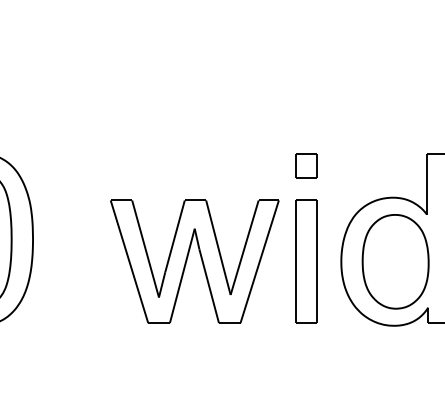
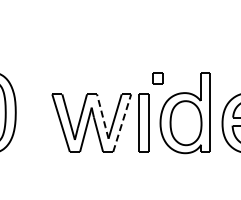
part: (305, 166) -> (157, 78), moved
line: (217, 249) -> (102, 117), solid -> dashed
line: (260, 260) -> (122, 122), solid -> dashed

